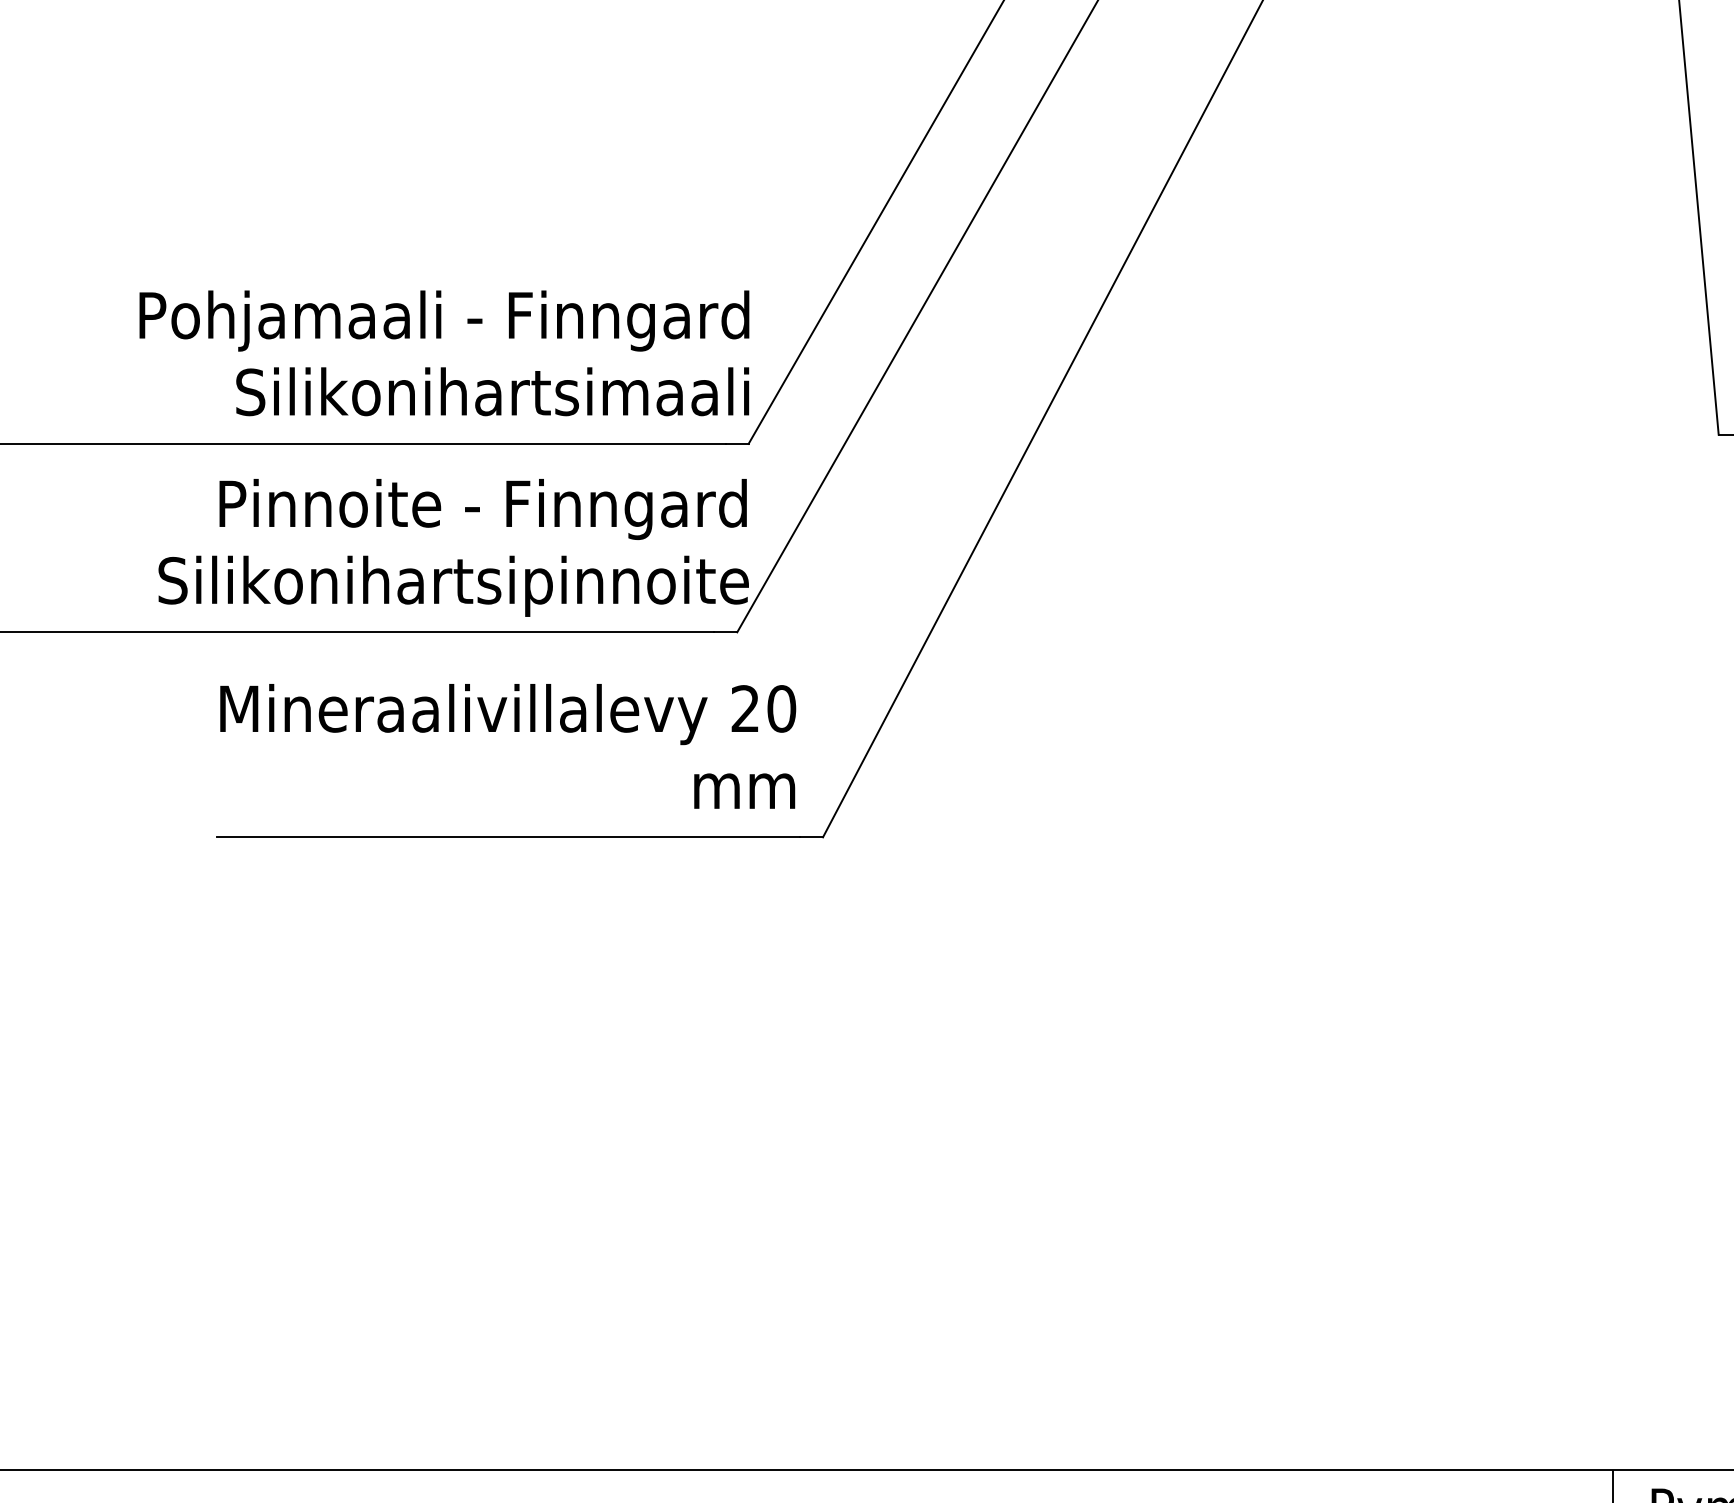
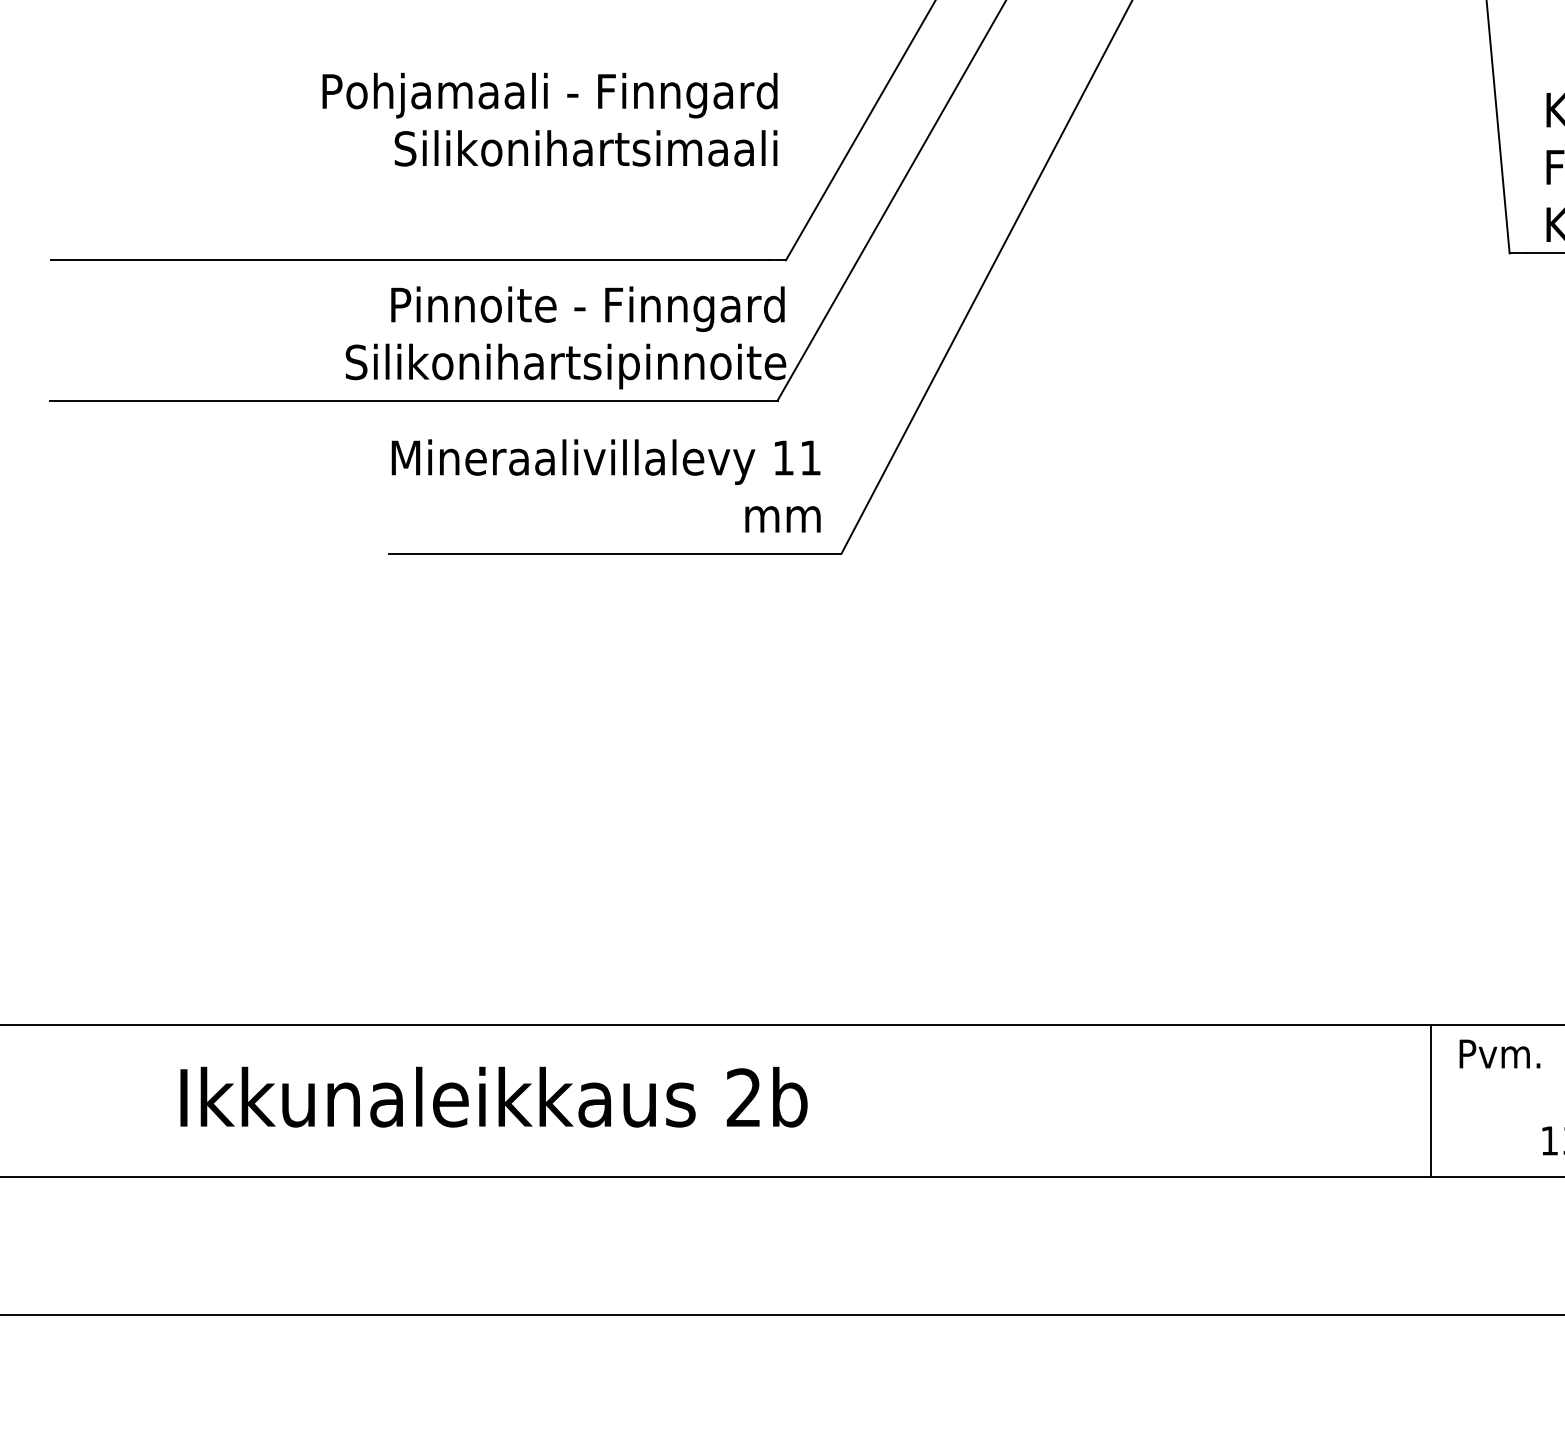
text: (443, 353) -> (549, 119), moved
text: (764, 708) -> (797, 457), 20 -> 11

